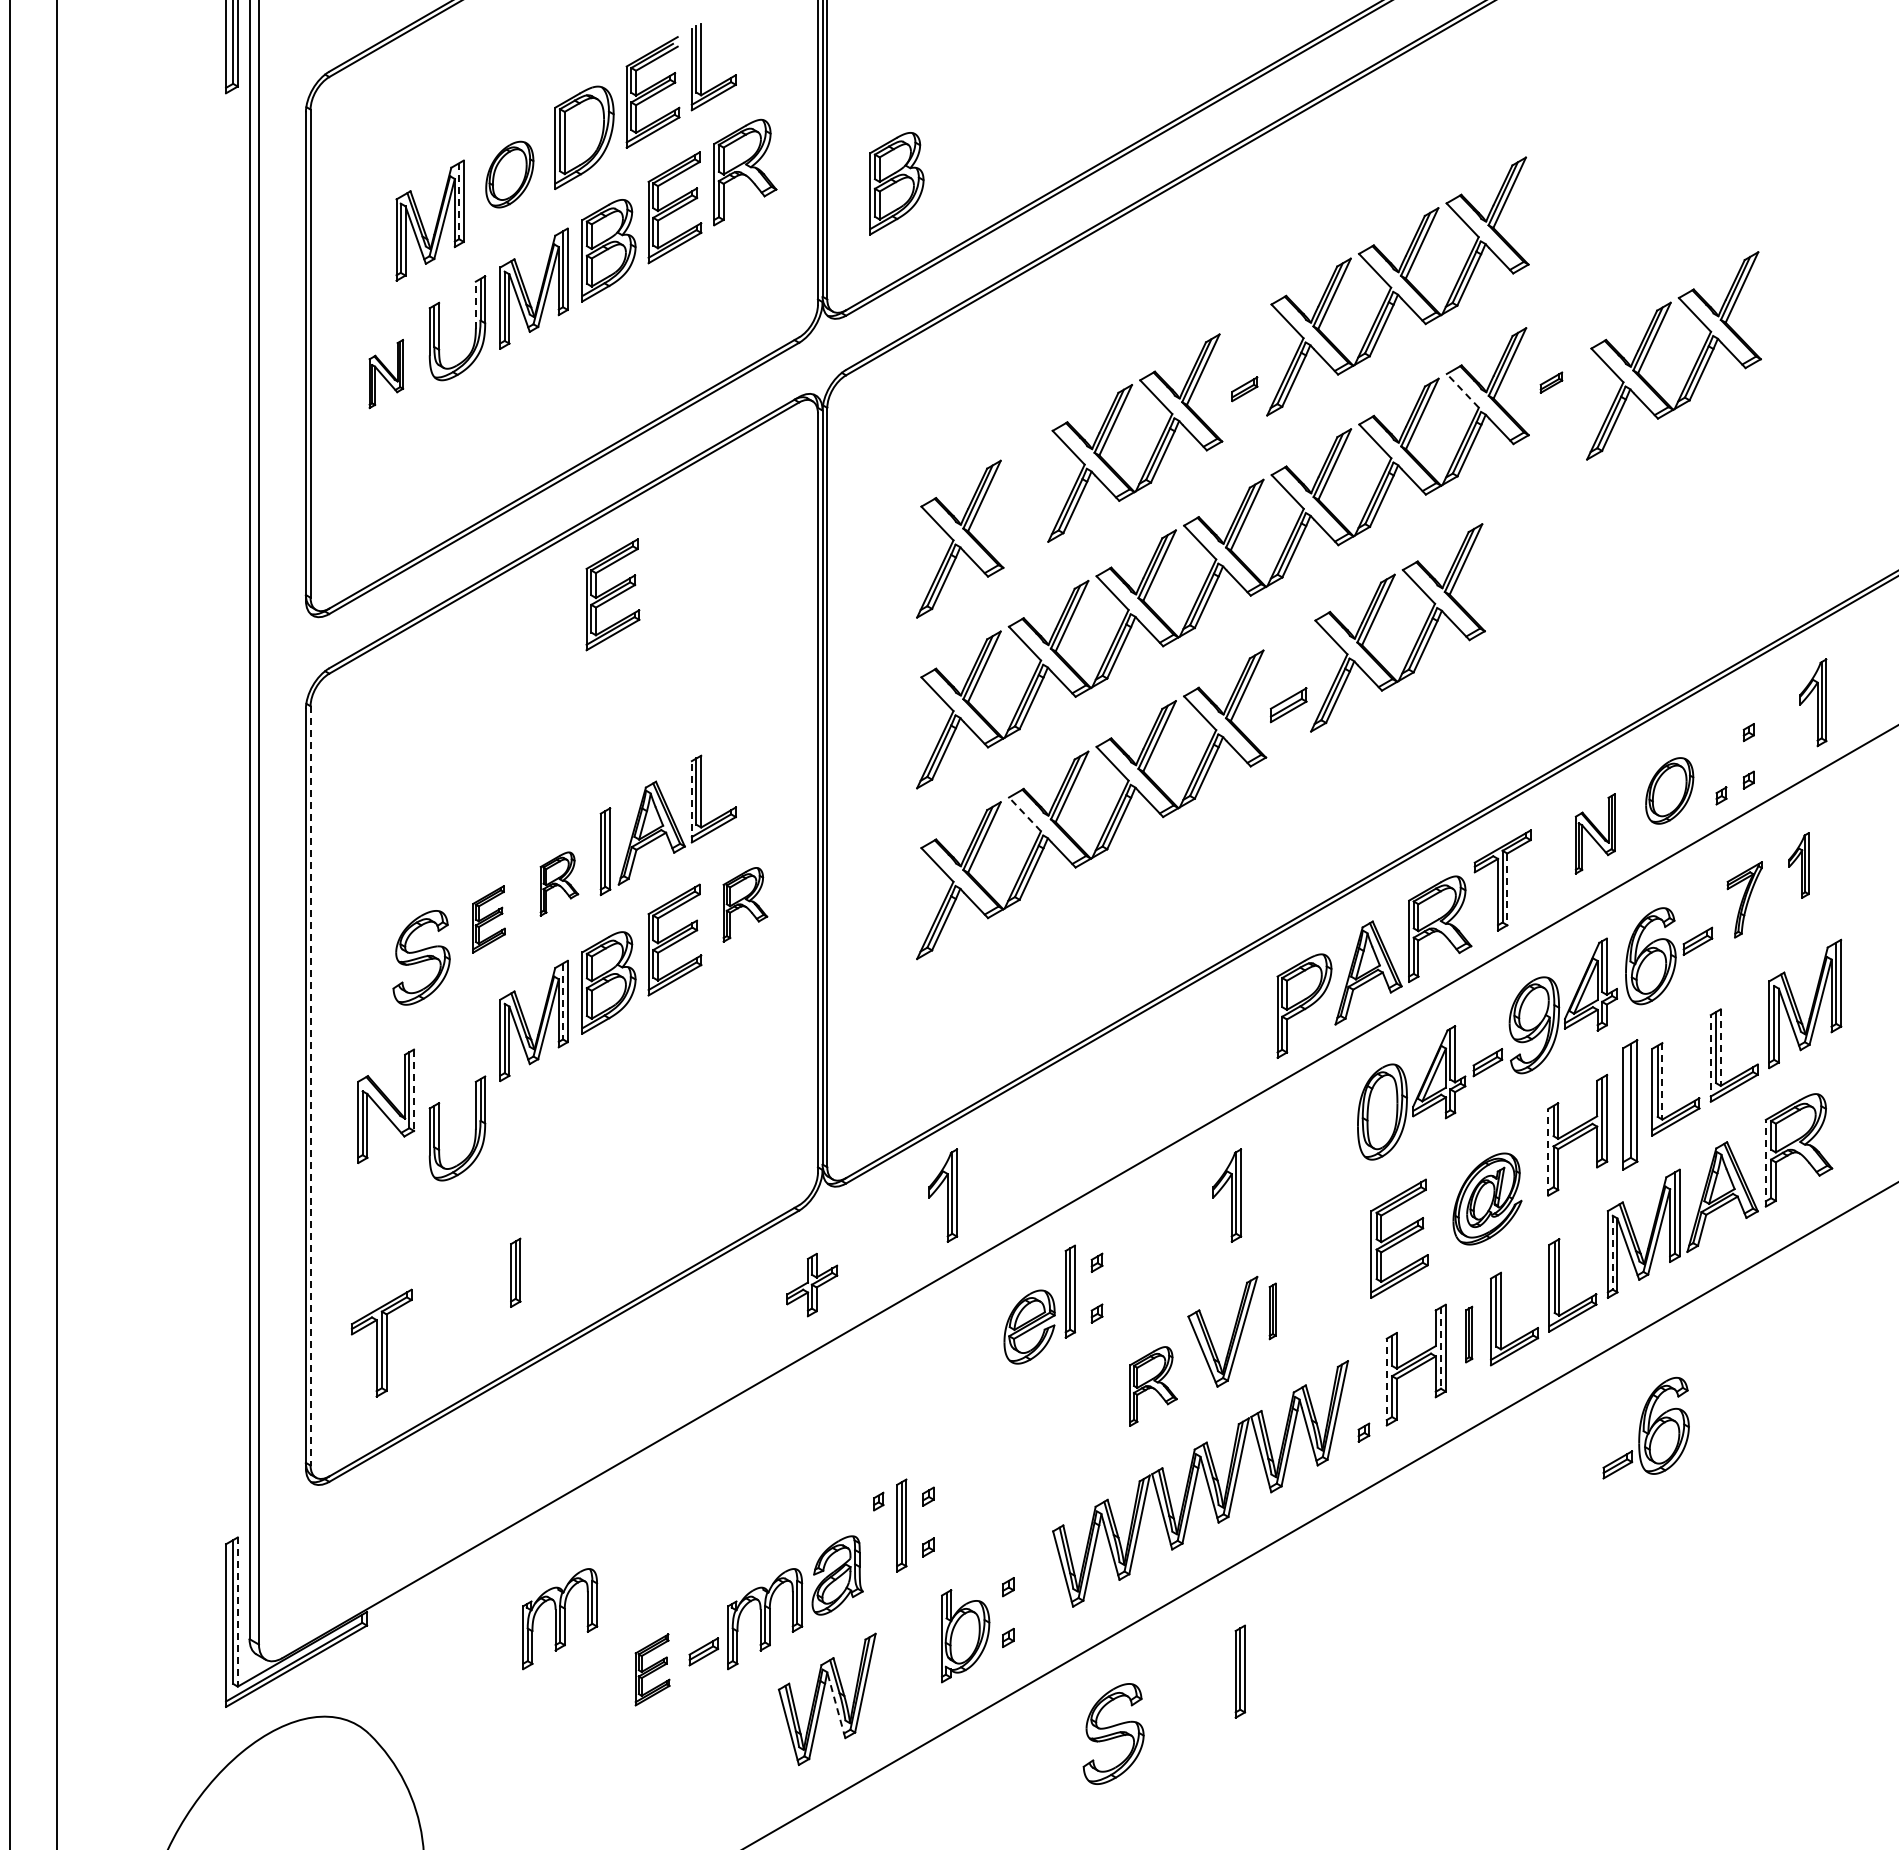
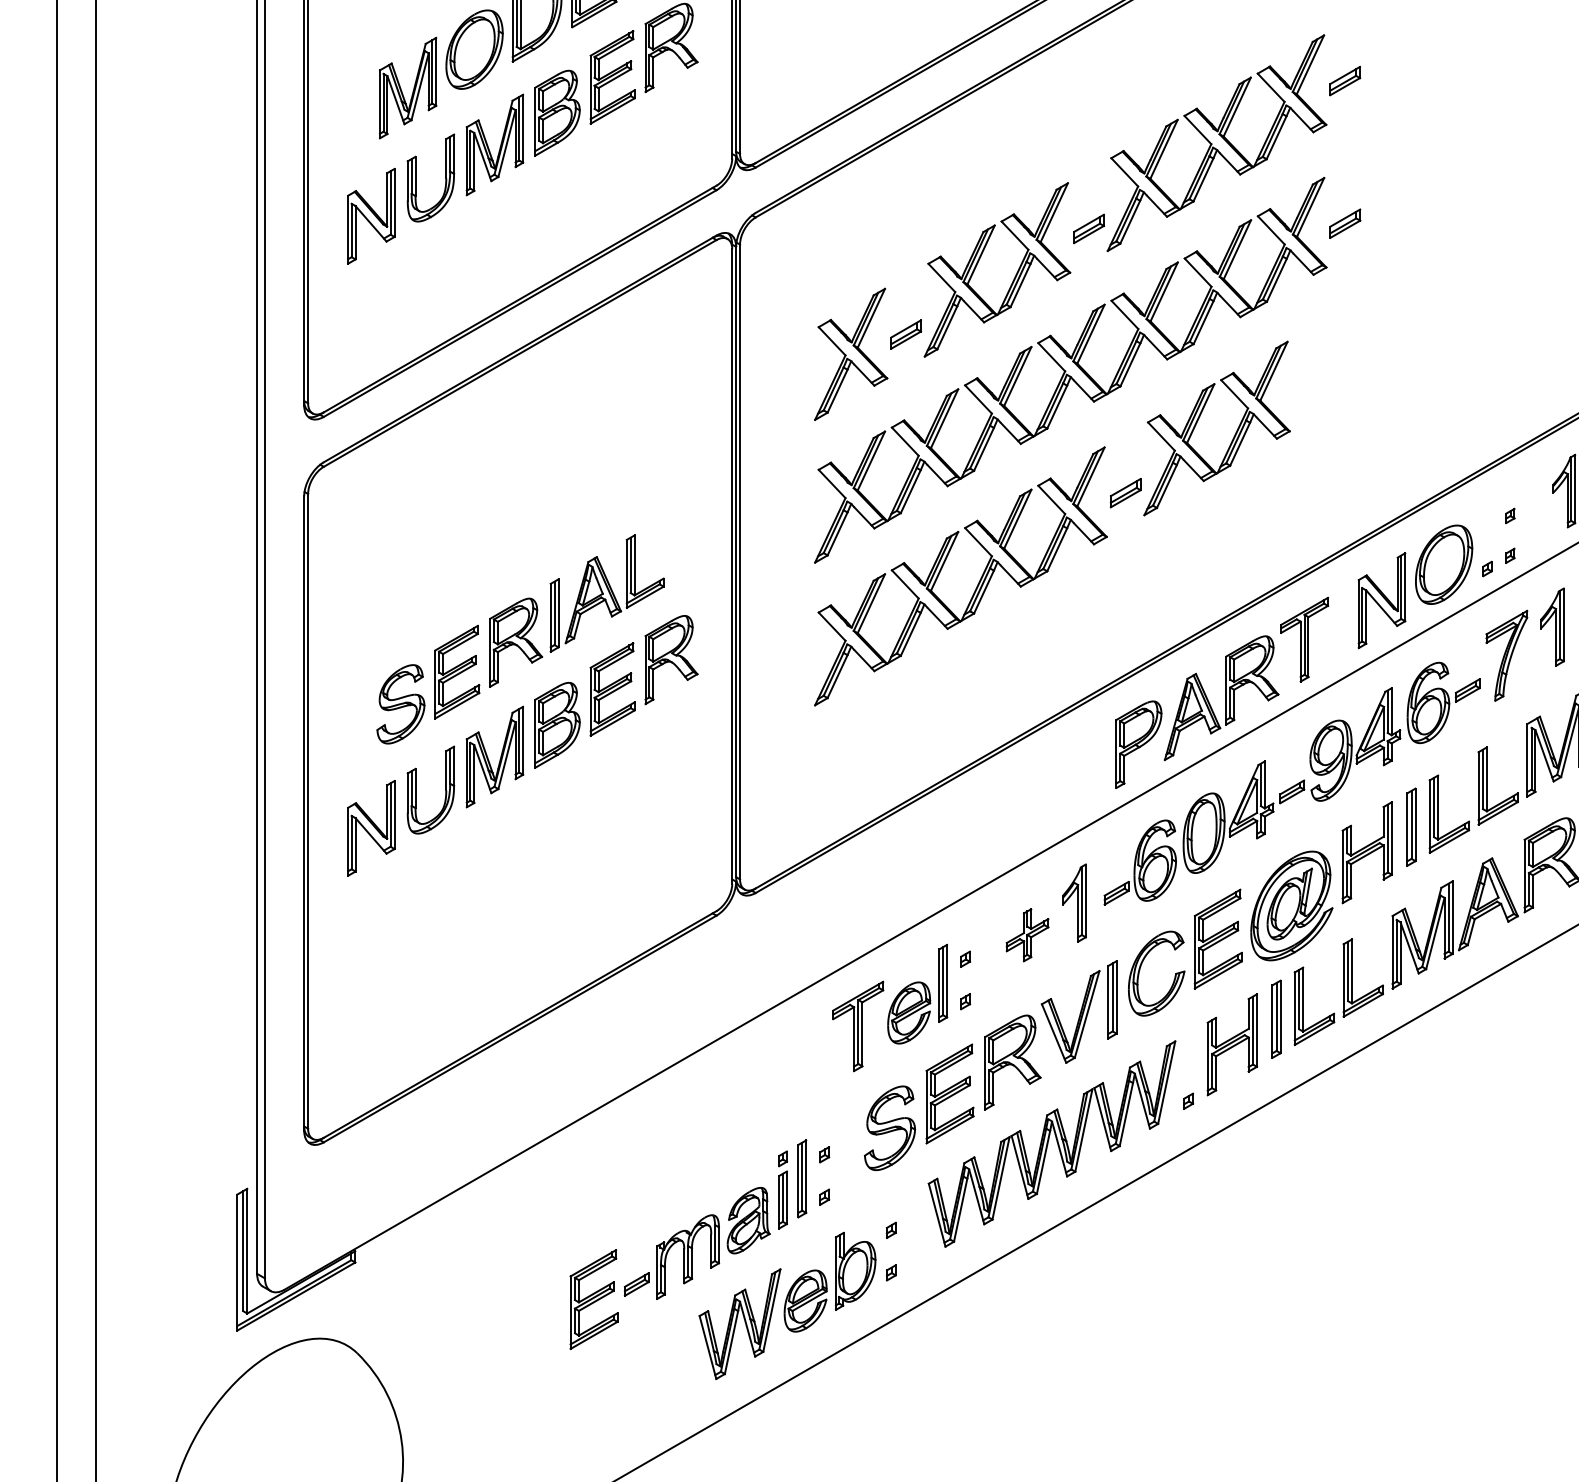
part: (509, 174) -> (474, 49), size x1.43
part: (896, 183) -> (797, 57), removed
line: (459, 201) -> (432, 72), dashed -> solid
part: (1551, 212) -> (1345, 81), added
line: (475, 304) -> (445, 158), dashed -> solid
part: (1693, 366) -> (1464, 210), removed
part: (386, 373) -> (371, 215), size x1.67
part: (1551, 382) -> (1345, 223), size x1.67
part: (1244, 389) -> (1088, 229), size x1.43
line: (1462, 390) -> (1271, 230), dashed -> solid
part: (1025, 515) -> (905, 334), added
part: (612, 594) -> (560, 400), removed
part: (1669, 790) -> (1444, 564), size x1.43
line: (691, 801) -> (626, 573), dashed -> solid
line: (1024, 814) -> (904, 584), dashed -> solid
part: (1595, 833) -> (1382, 600), size x1.43
part: (1798, 865) -> (1551, 627), size x1.43
part: (559, 883) -> (516, 642), size x1.67
line: (1507, 889) -> (1308, 647), dashed -> solid
part: (1744, 899) -> (1506, 655), size x1.43
part: (745, 904) -> (671, 659), size x1.43
part: (488, 919) -> (456, 672), size x1.67
line: (563, 1001) -> (519, 740), dashed -> solid
line: (1720, 1048) -> (1486, 780), dashed -> solid
line: (1710, 1058) -> (1478, 788), dashed -> solid
line: (1662, 1081) -> (1438, 807), dashed -> solid
line: (310, 1085) -> (308, 811), dashed -> solid
line: (413, 1090) -> (394, 815), dashed -> solid
part: (1630, 1104) -> (1411, 826), size x0.71
part: (474, 1131) -> (445, 792), moved
line: (1548, 1151) -> (1342, 866), dashed -> solid
line: (1765, 1162) -> (1524, 875), dashed -> solid
part: (943, 1195) -> (837, 902), removed
part: (1487, 1198) -> (1291, 905), size x1.43
line: (1612, 1252) -> (1396, 950), dashed -> solid
part: (515, 1272) -> (782, 1199), moved
part: (1306, 1274) -> (1140, 969), added
part: (812, 1285) -> (1027, 935), moved
part: (1272, 1311) -> (1112, 999), size x1.67
part: (1469, 1334) -> (1276, 1019), size x1.67
part: (381, 1342) -> (858, 1025), moved
line: (1441, 1348) -> (1253, 1030), dashed -> solid
line: (1386, 1381) -> (1207, 1058), dashed -> solid
part: (1153, 1386) -> (1012, 1062), size x1.43
part: (1078, 1424) -> (950, 1094), added
part: (1645, 1427) -> (1139, 862), moved
line: (237, 1612) -> (247, 1251), dashed -> solid
part: (560, 1619) -> (517, 1257), removed
part: (652, 1669) -> (593, 1299), size x1.67
part: (905, 1671) -> (805, 1300), added
part: (1240, 1671) -> (1085, 1300), removed
line: (837, 1709) -> (748, 1332), dashed -> solid
part: (1113, 1733) -> (889, 1127), moved

